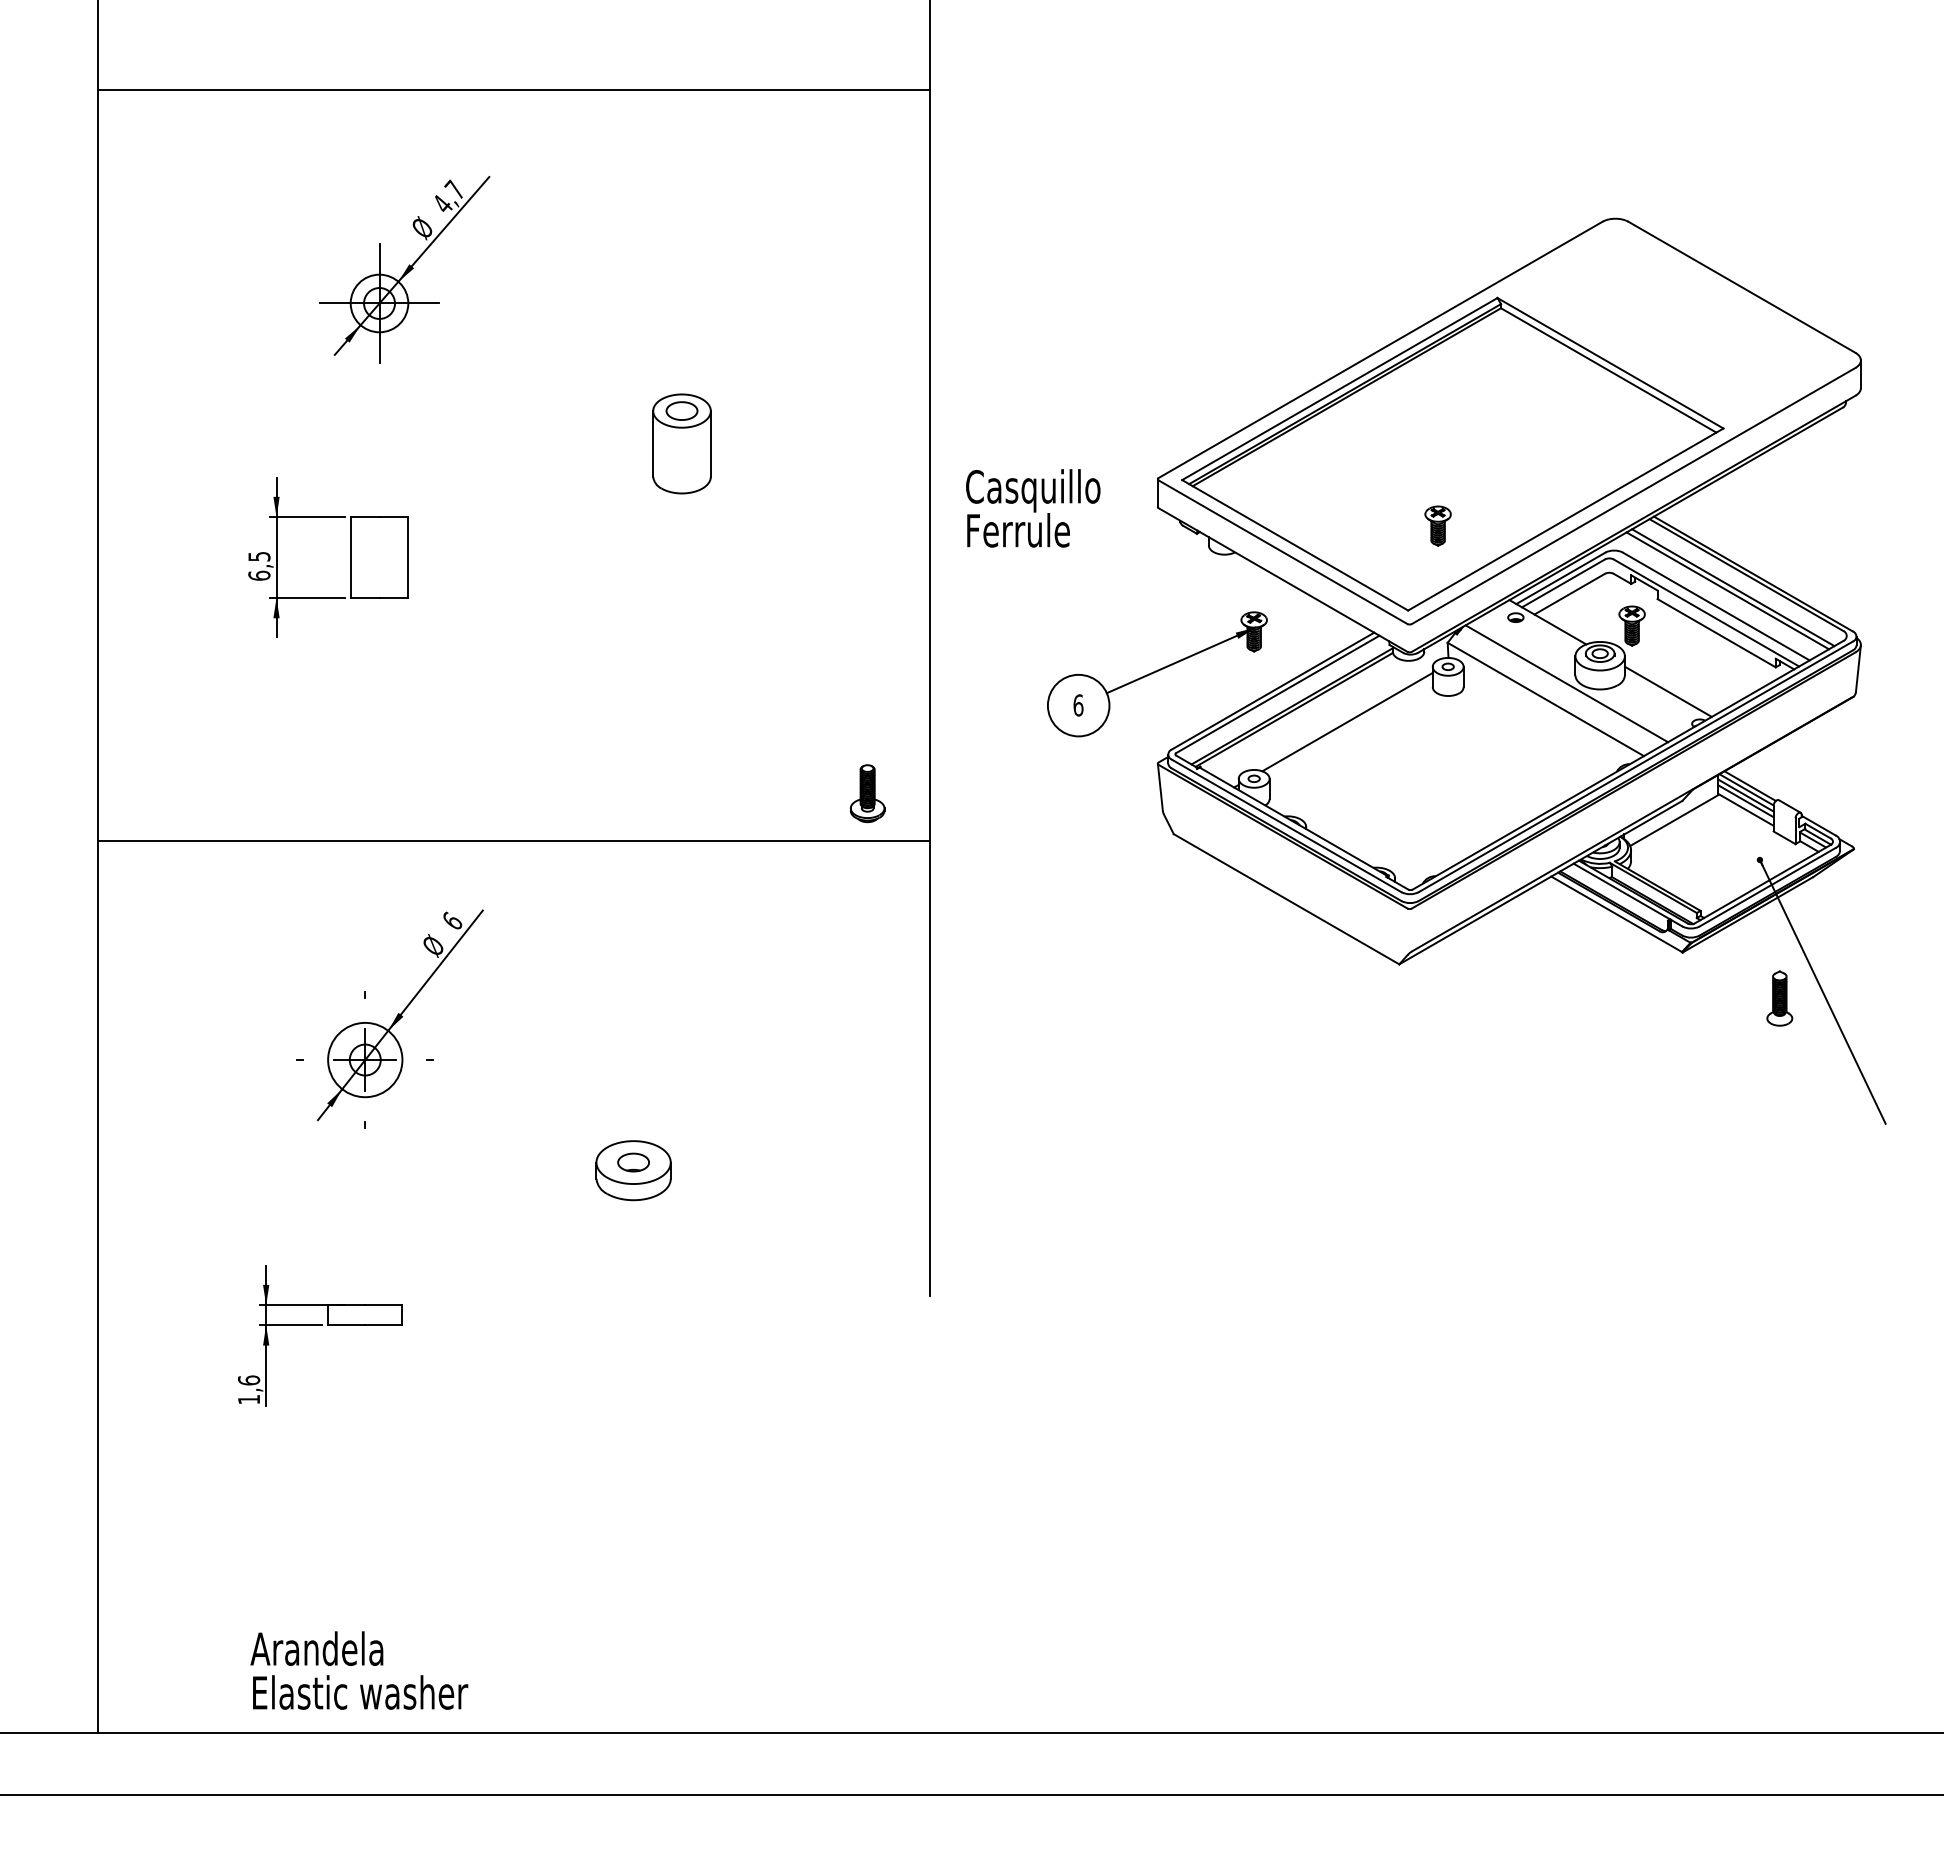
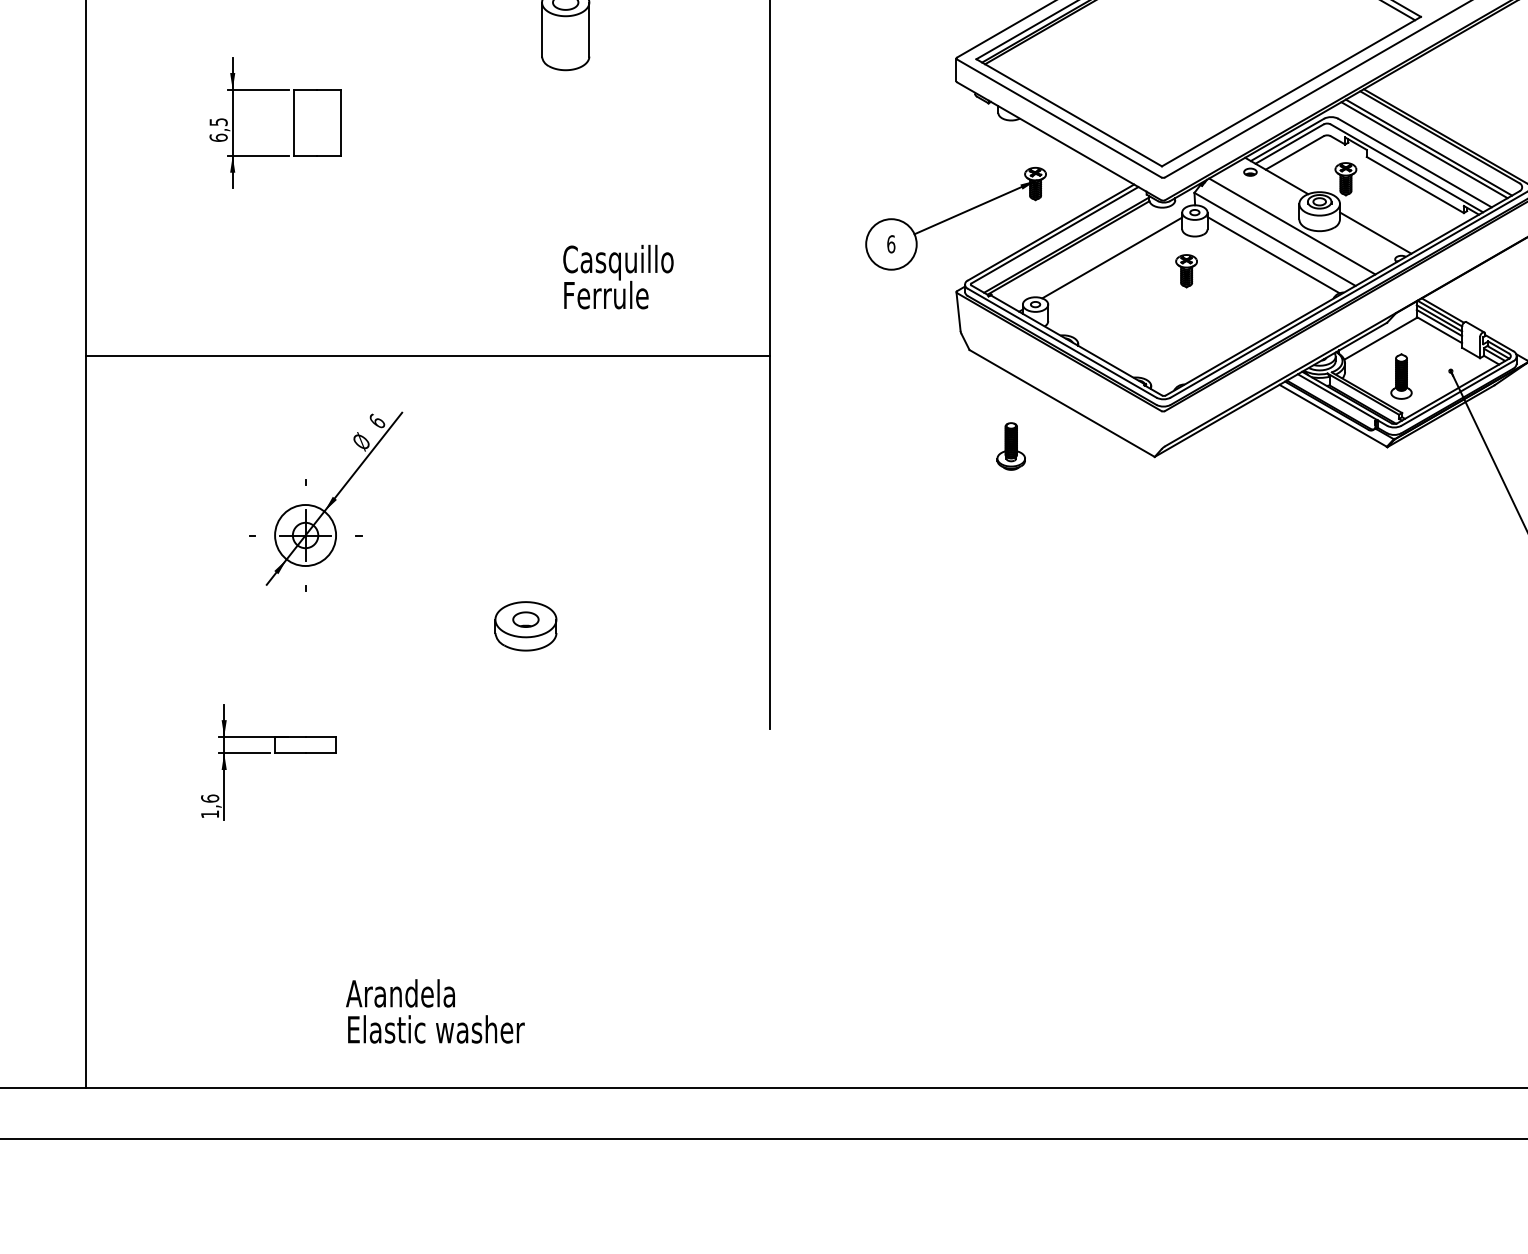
text: (1033, 508) -> (618, 277), moved
part: (1437, 525) -> (1186, 270), moved
line: (1543, 718) -> (1273, 255), added
part: (867, 793) -> (1011, 446), moved
part: (1779, 998) -> (1401, 376), moved
text: (359, 1670) -> (435, 1011), moved

